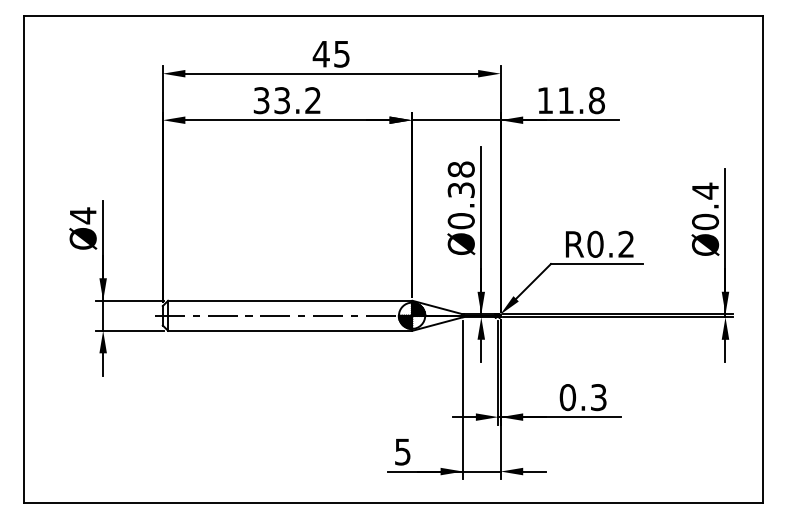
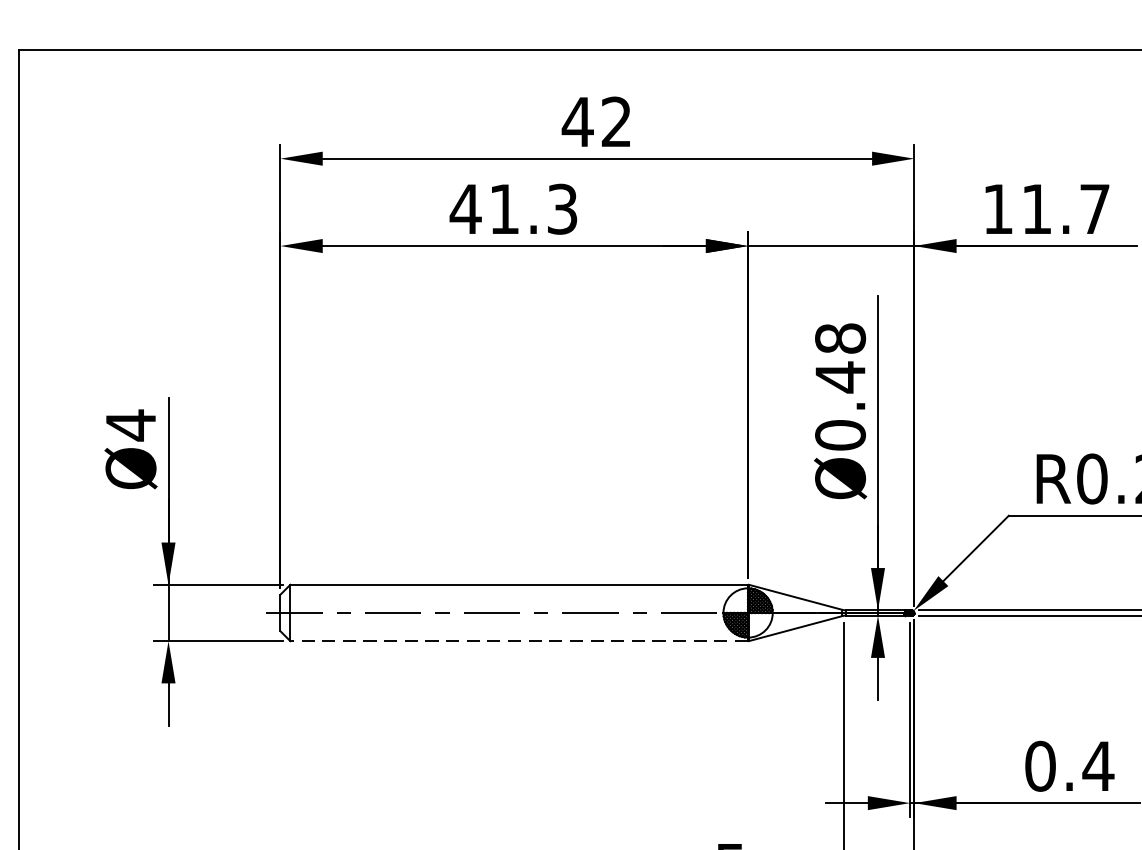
text: (341, 53) -> (615, 120), 45 -> 42
text: (286, 100) -> (512, 208), 33.2 -> 41.3
text: (596, 100) -> (1094, 208), 11.8 -> 11.7
text: (460, 189) -> (838, 375), Ø0.38 -> Ø0.48
line: (290, 330) -> (519, 640), solid -> dashed
text: (598, 397) -> (1097, 766), 0.3 -> 0.4

